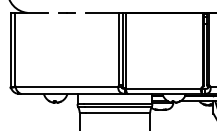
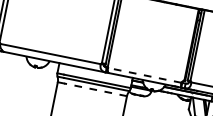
line: (163, 88) -> (144, 74), solid -> dashed
line: (117, 112) -> (94, 89), solid -> dashed

